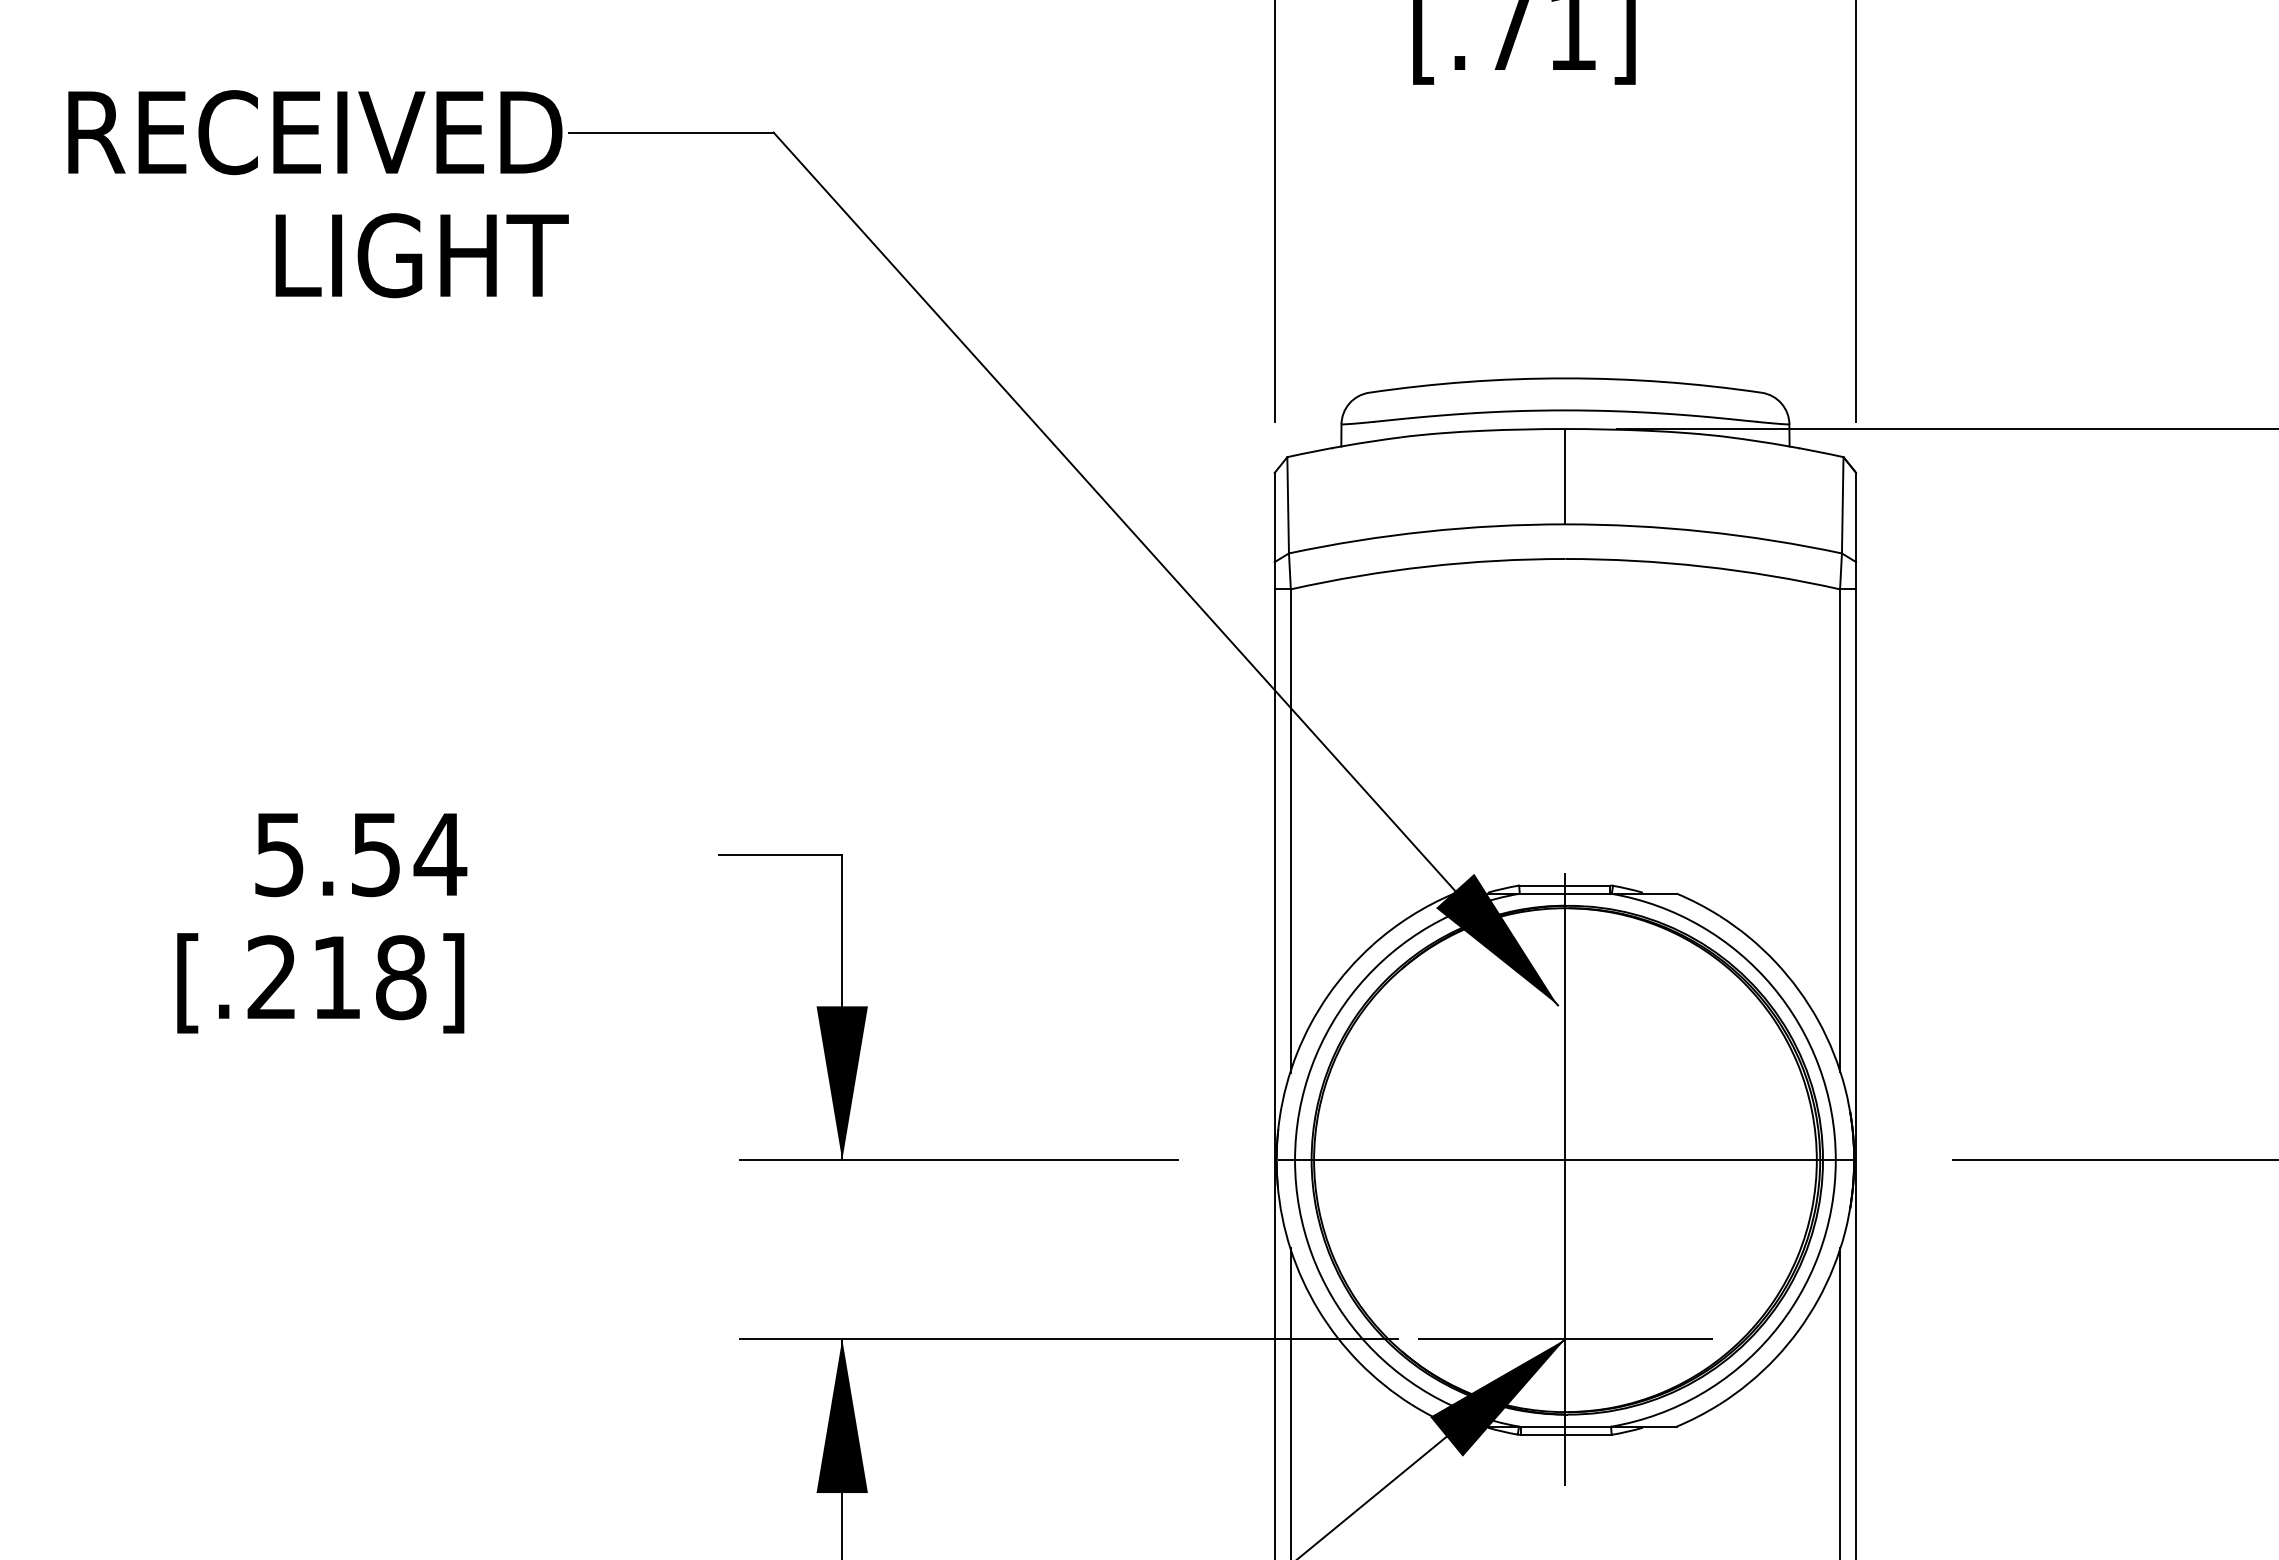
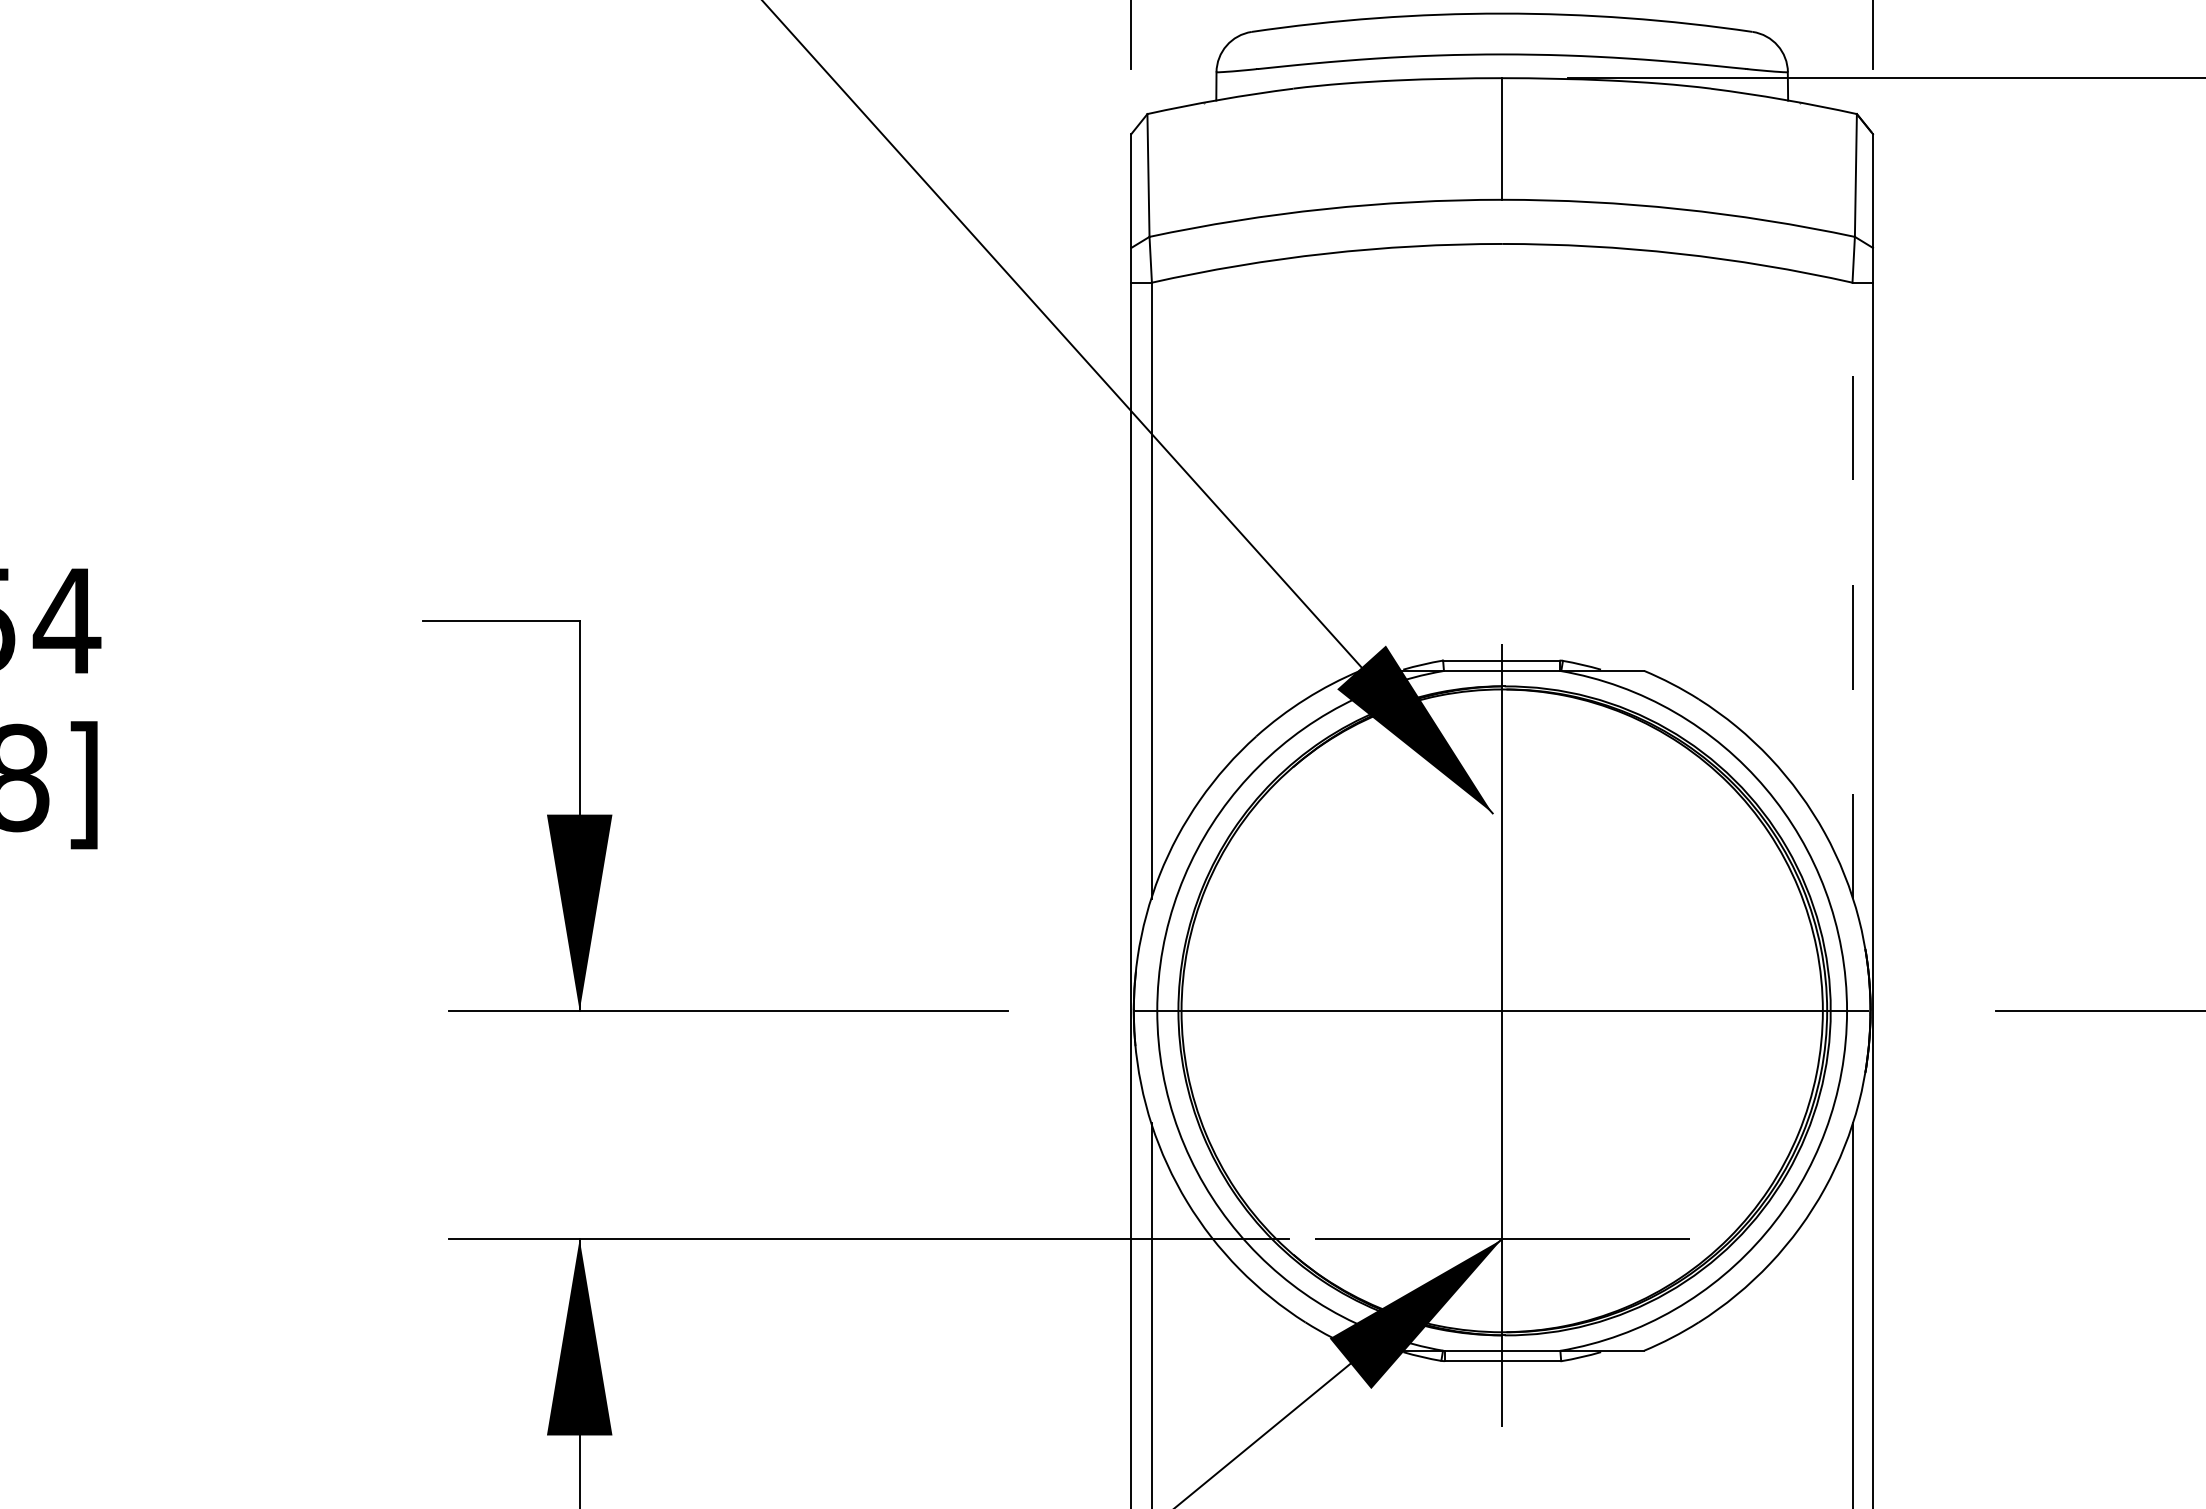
line: (1840, 830) -> (1853, 590), solid -> dashed

